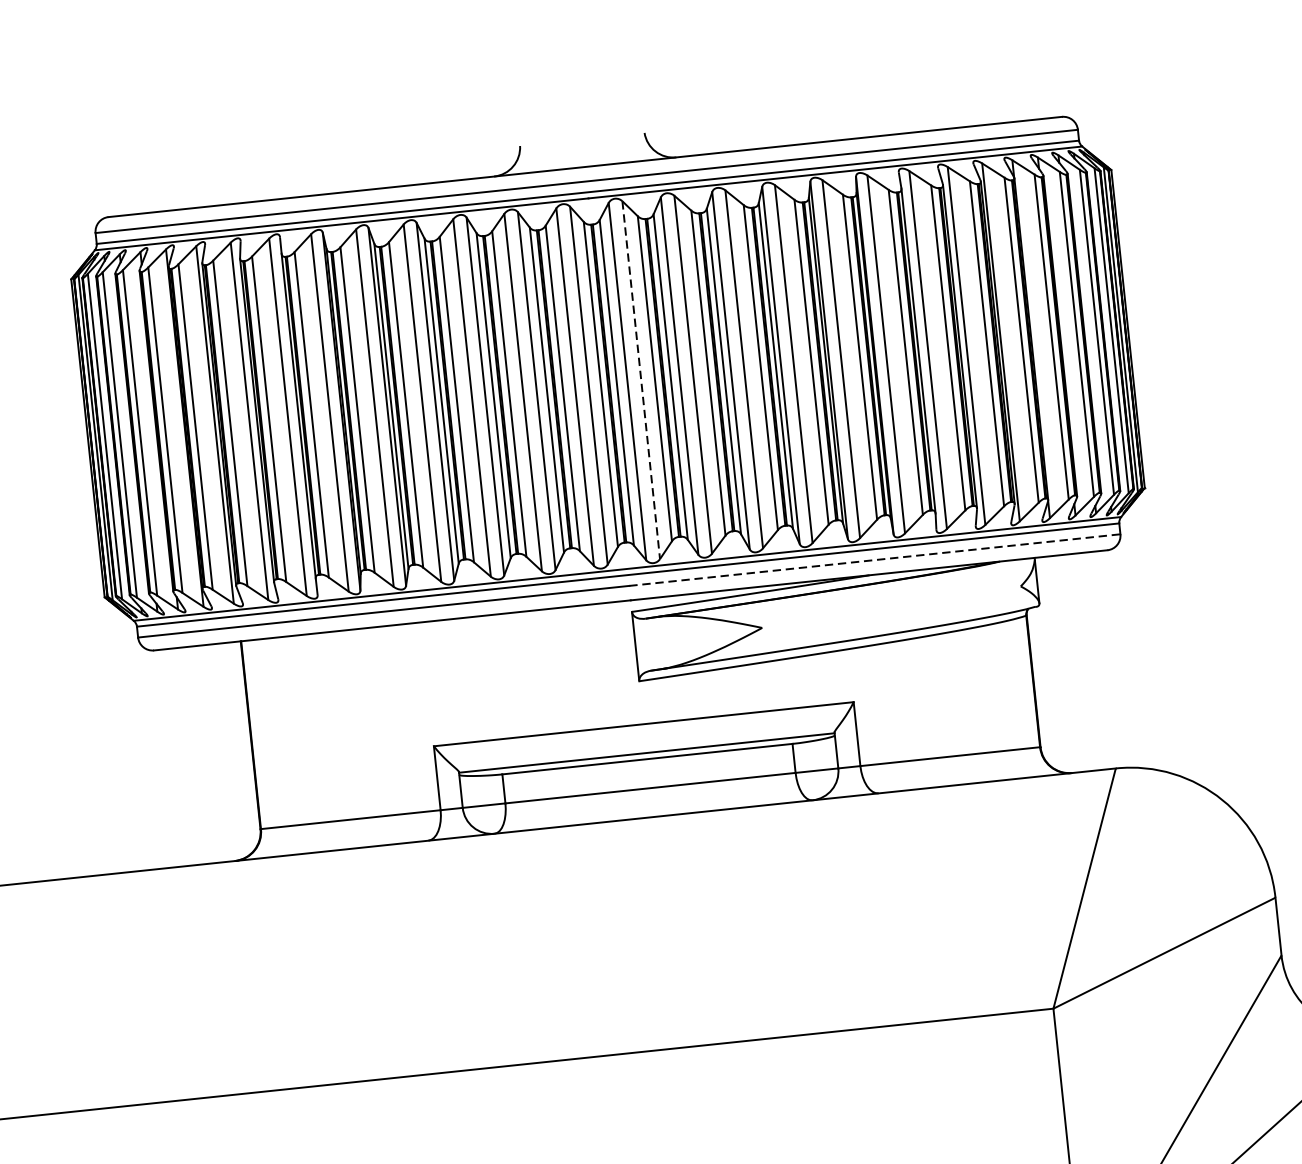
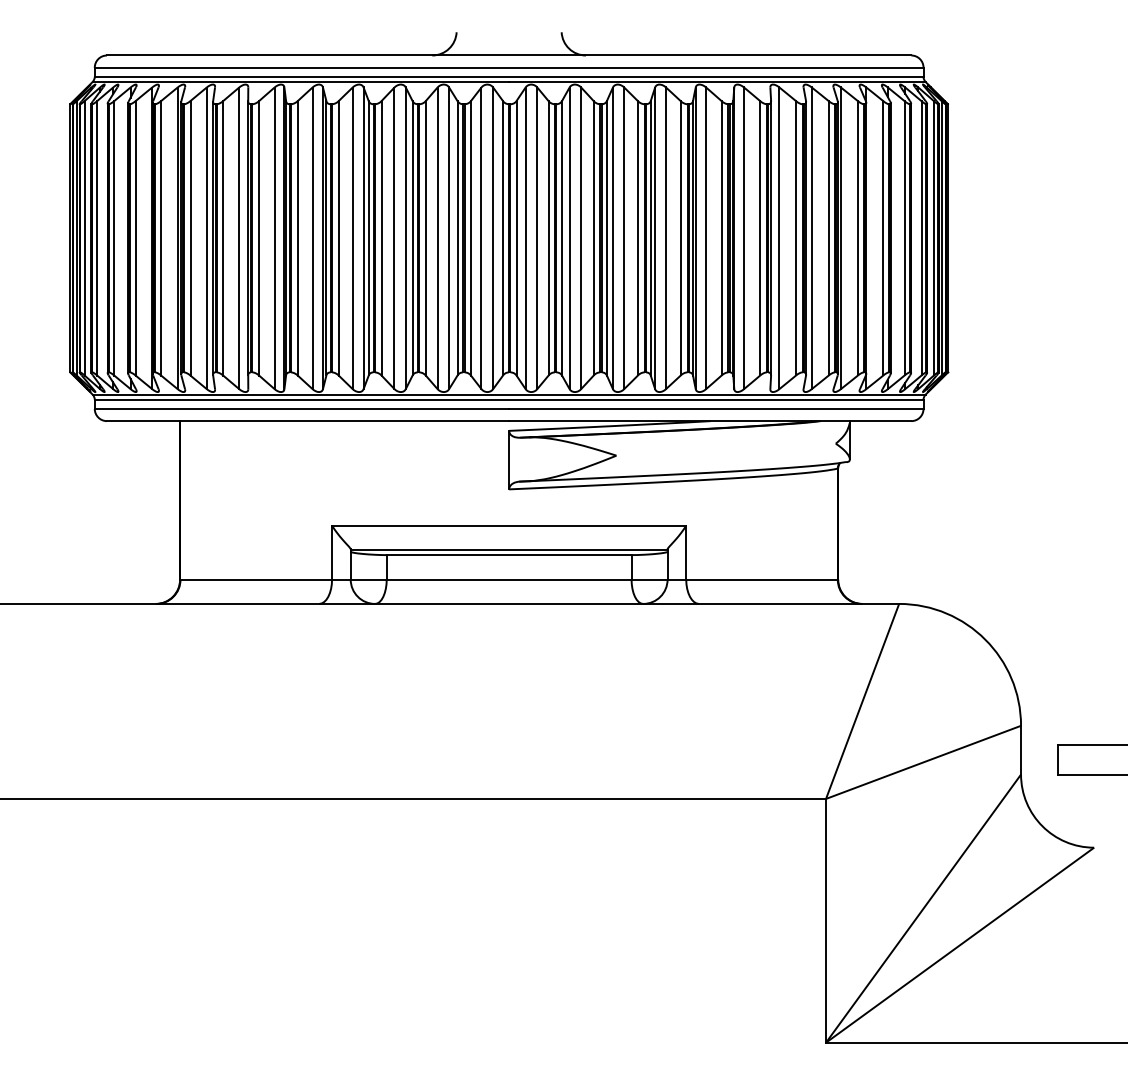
line: (641, 380) -> (537, 238), dashed -> solid
line: (874, 559) -> (716, 408), dashed -> solid

